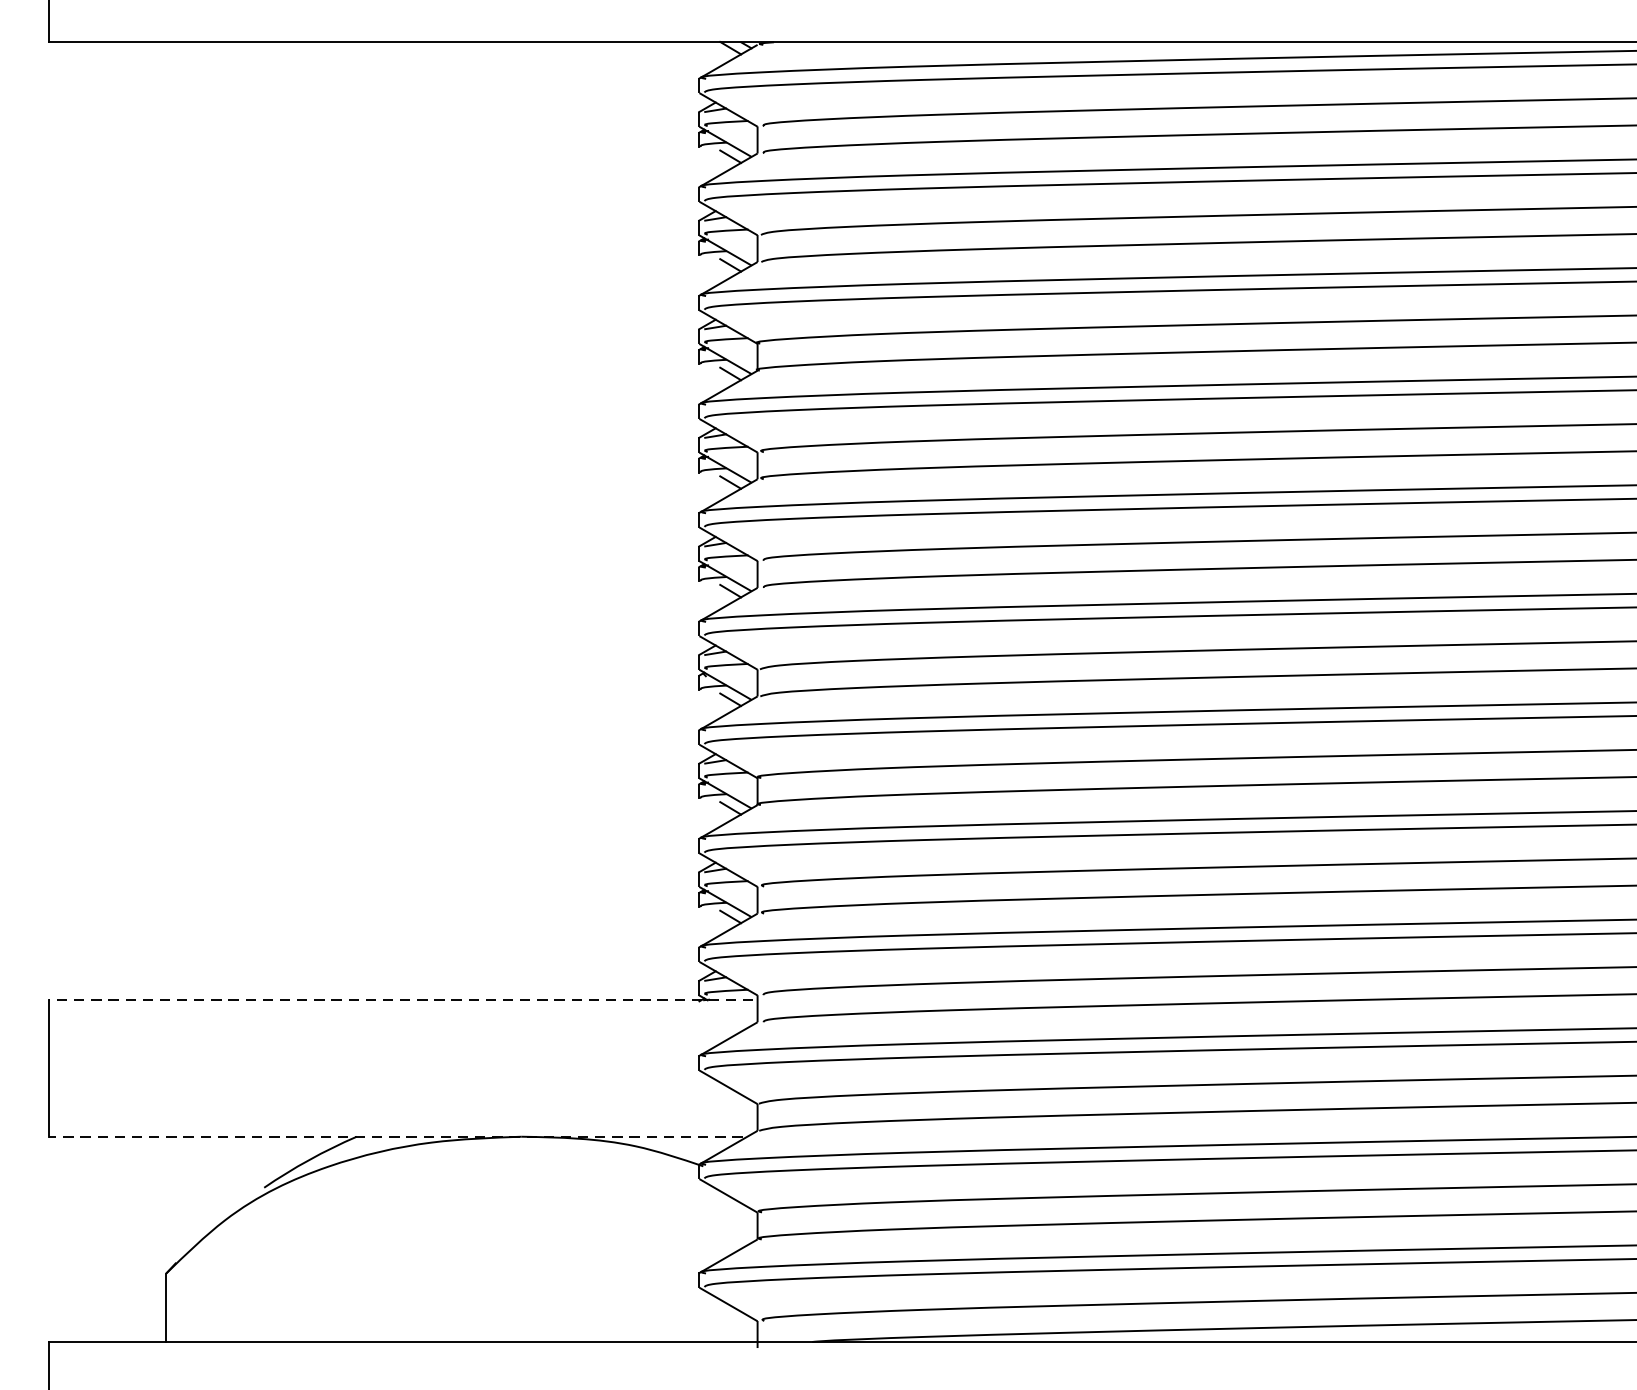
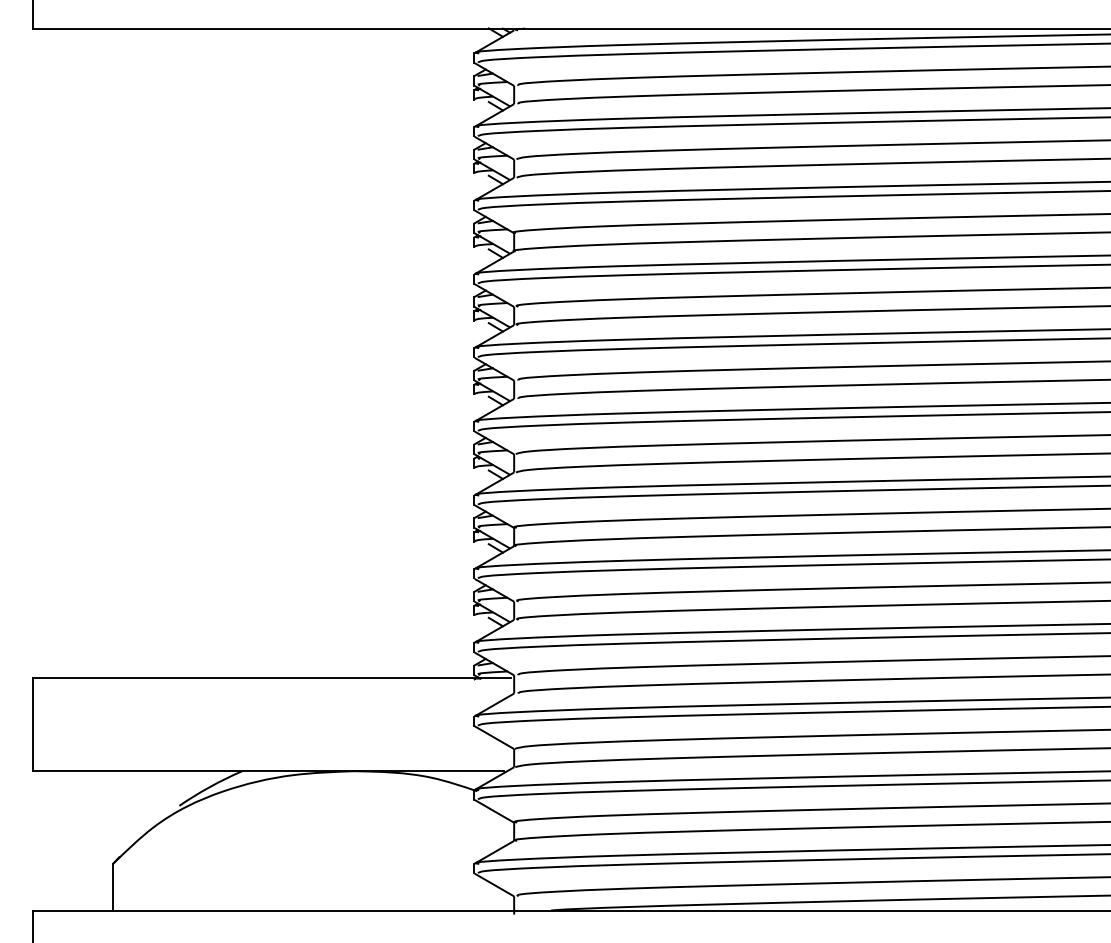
line: (399, 1000) -> (271, 678), dashed -> solid
line: (395, 1137) -> (268, 771), dashed -> solid

